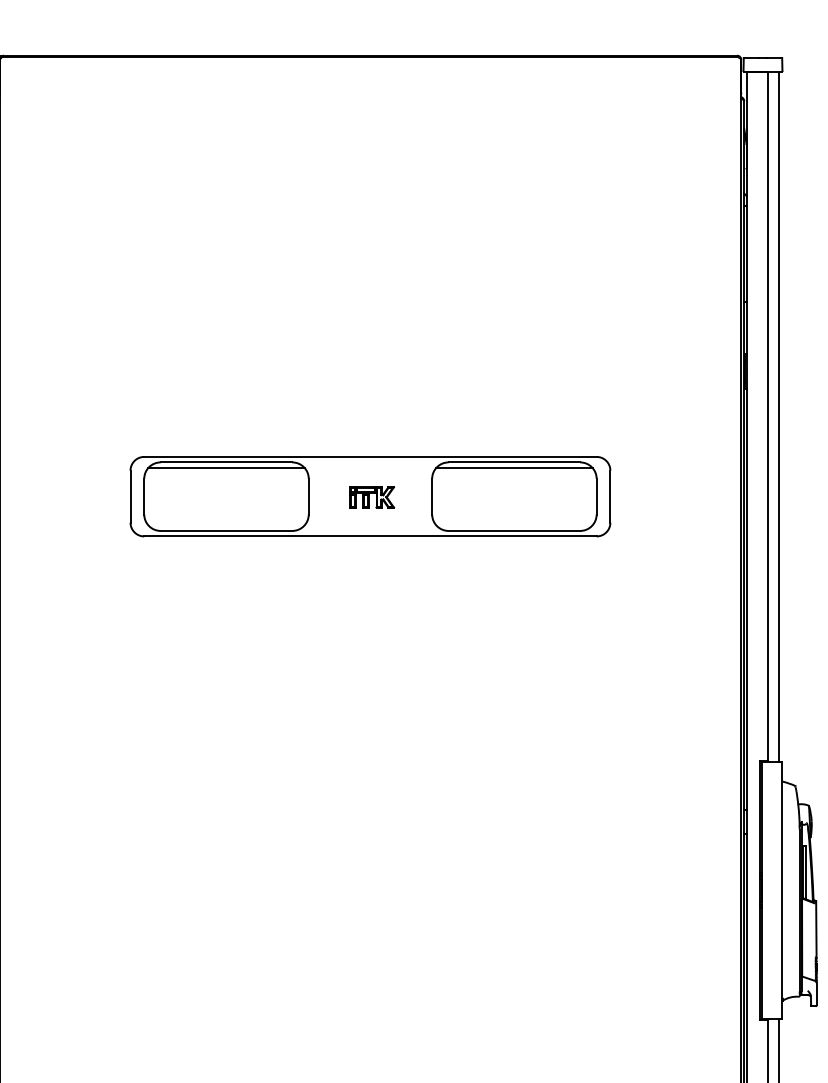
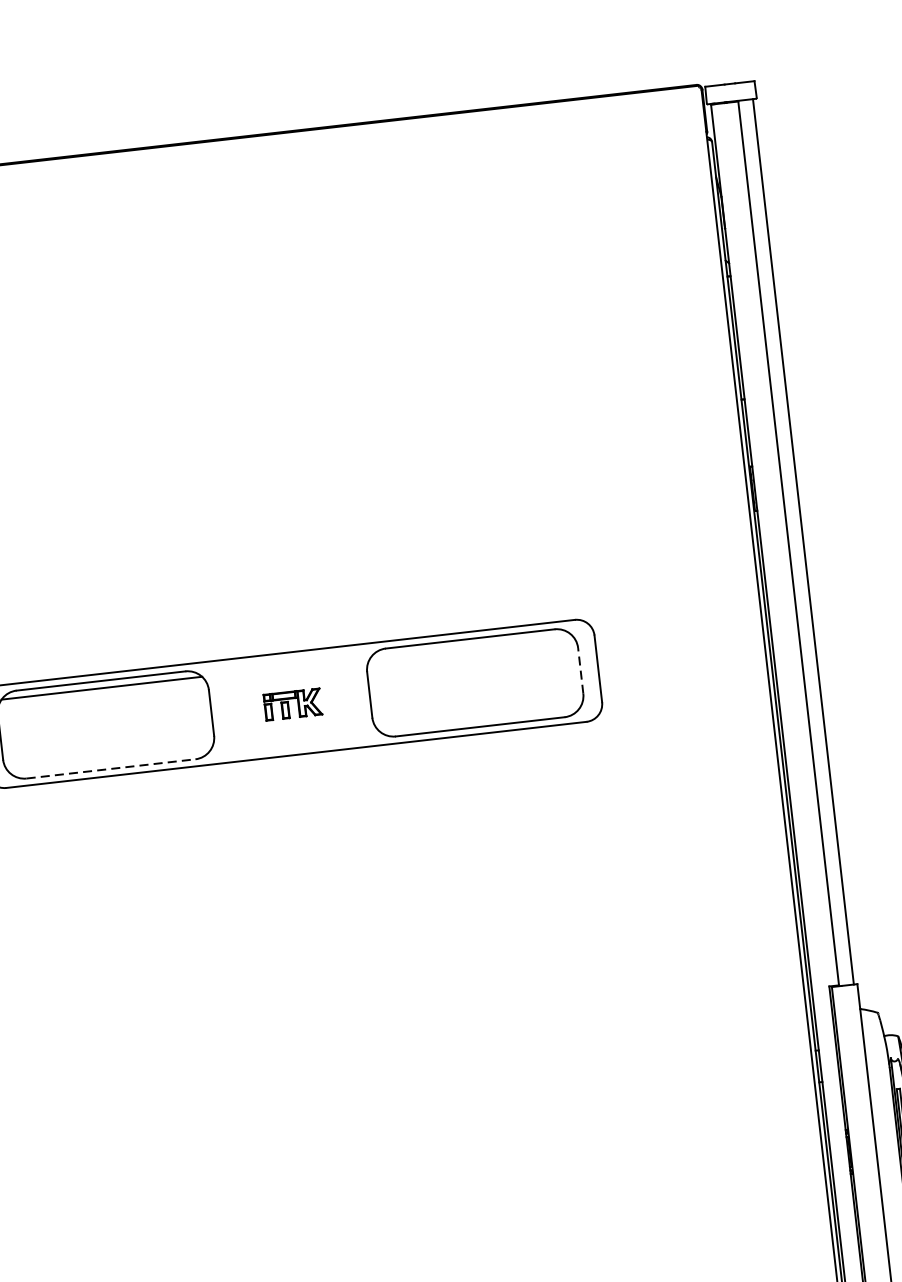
line: (514, 468) -> (471, 646), removed
line: (596, 496) -> (580, 670), solid -> dashed
line: (226, 530) -> (110, 768), solid -> dashed

